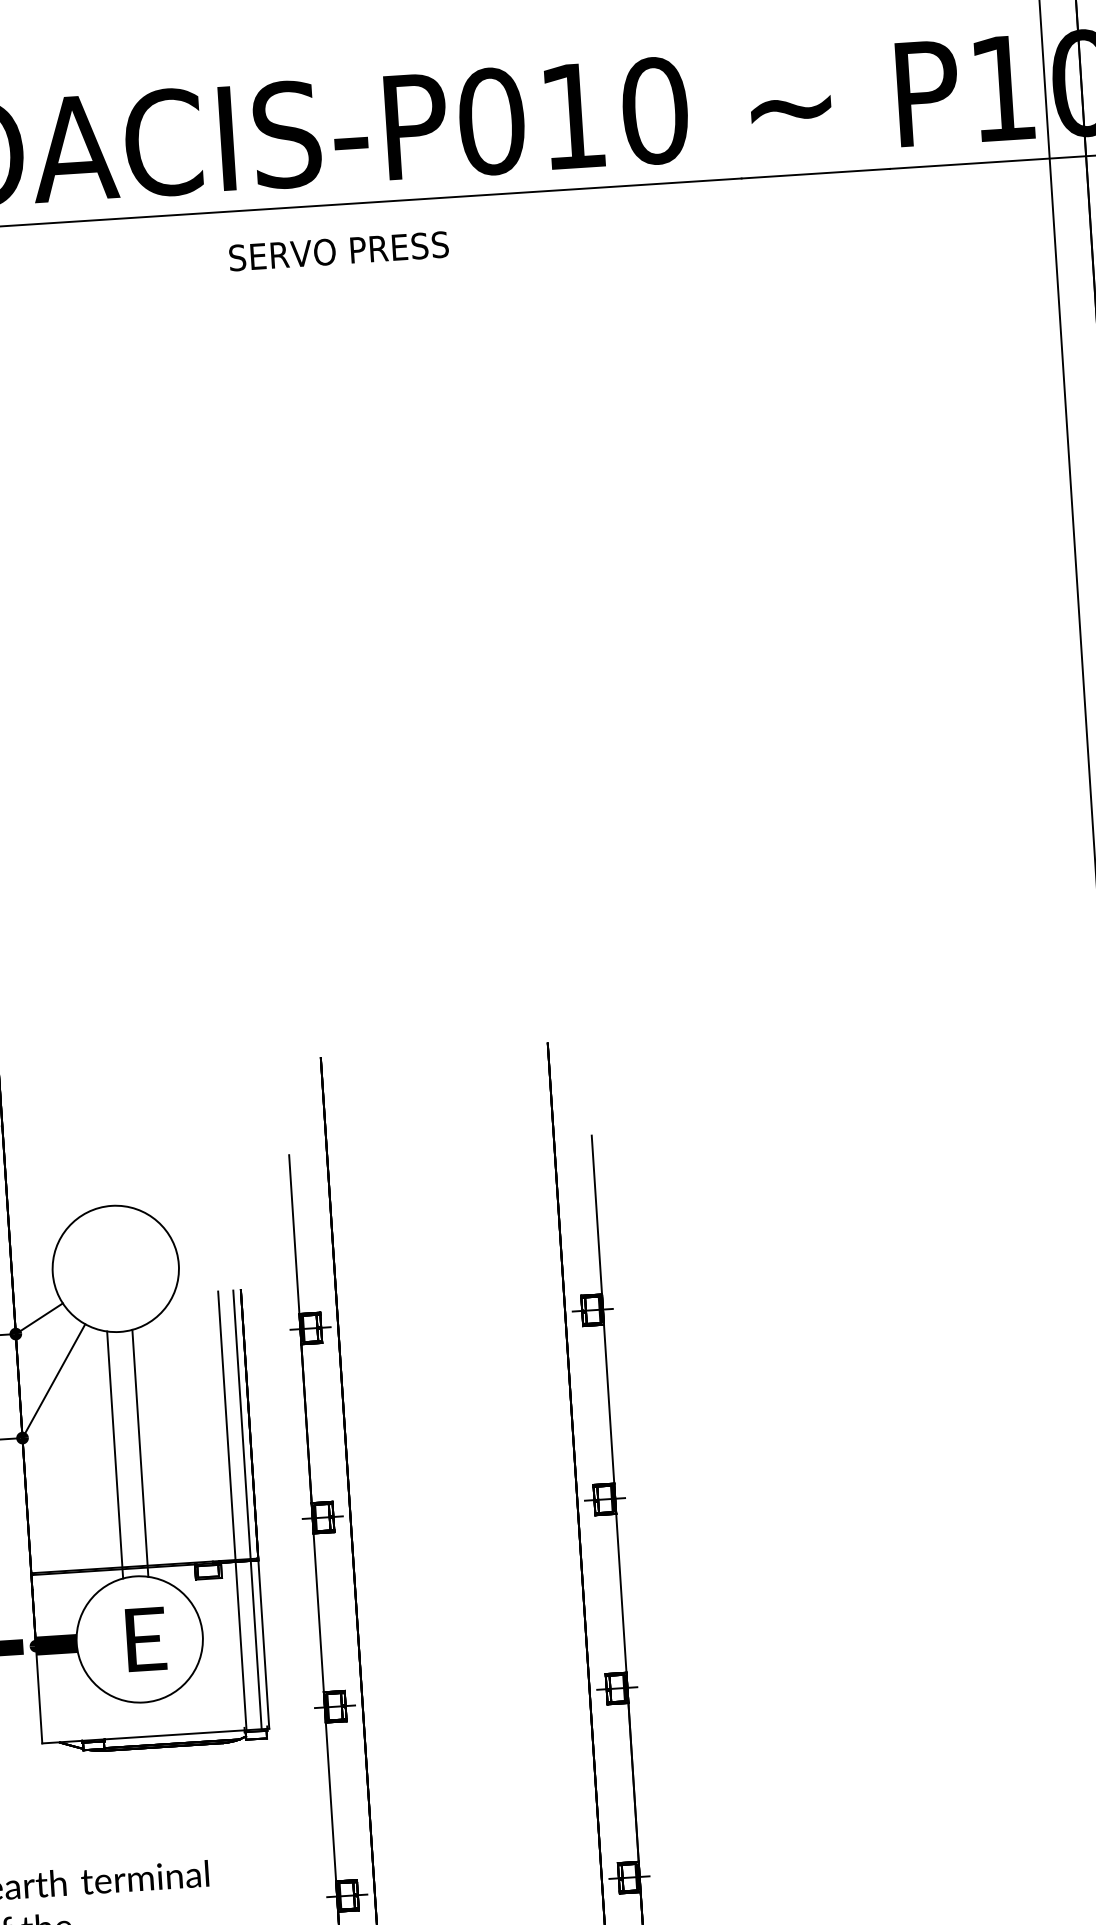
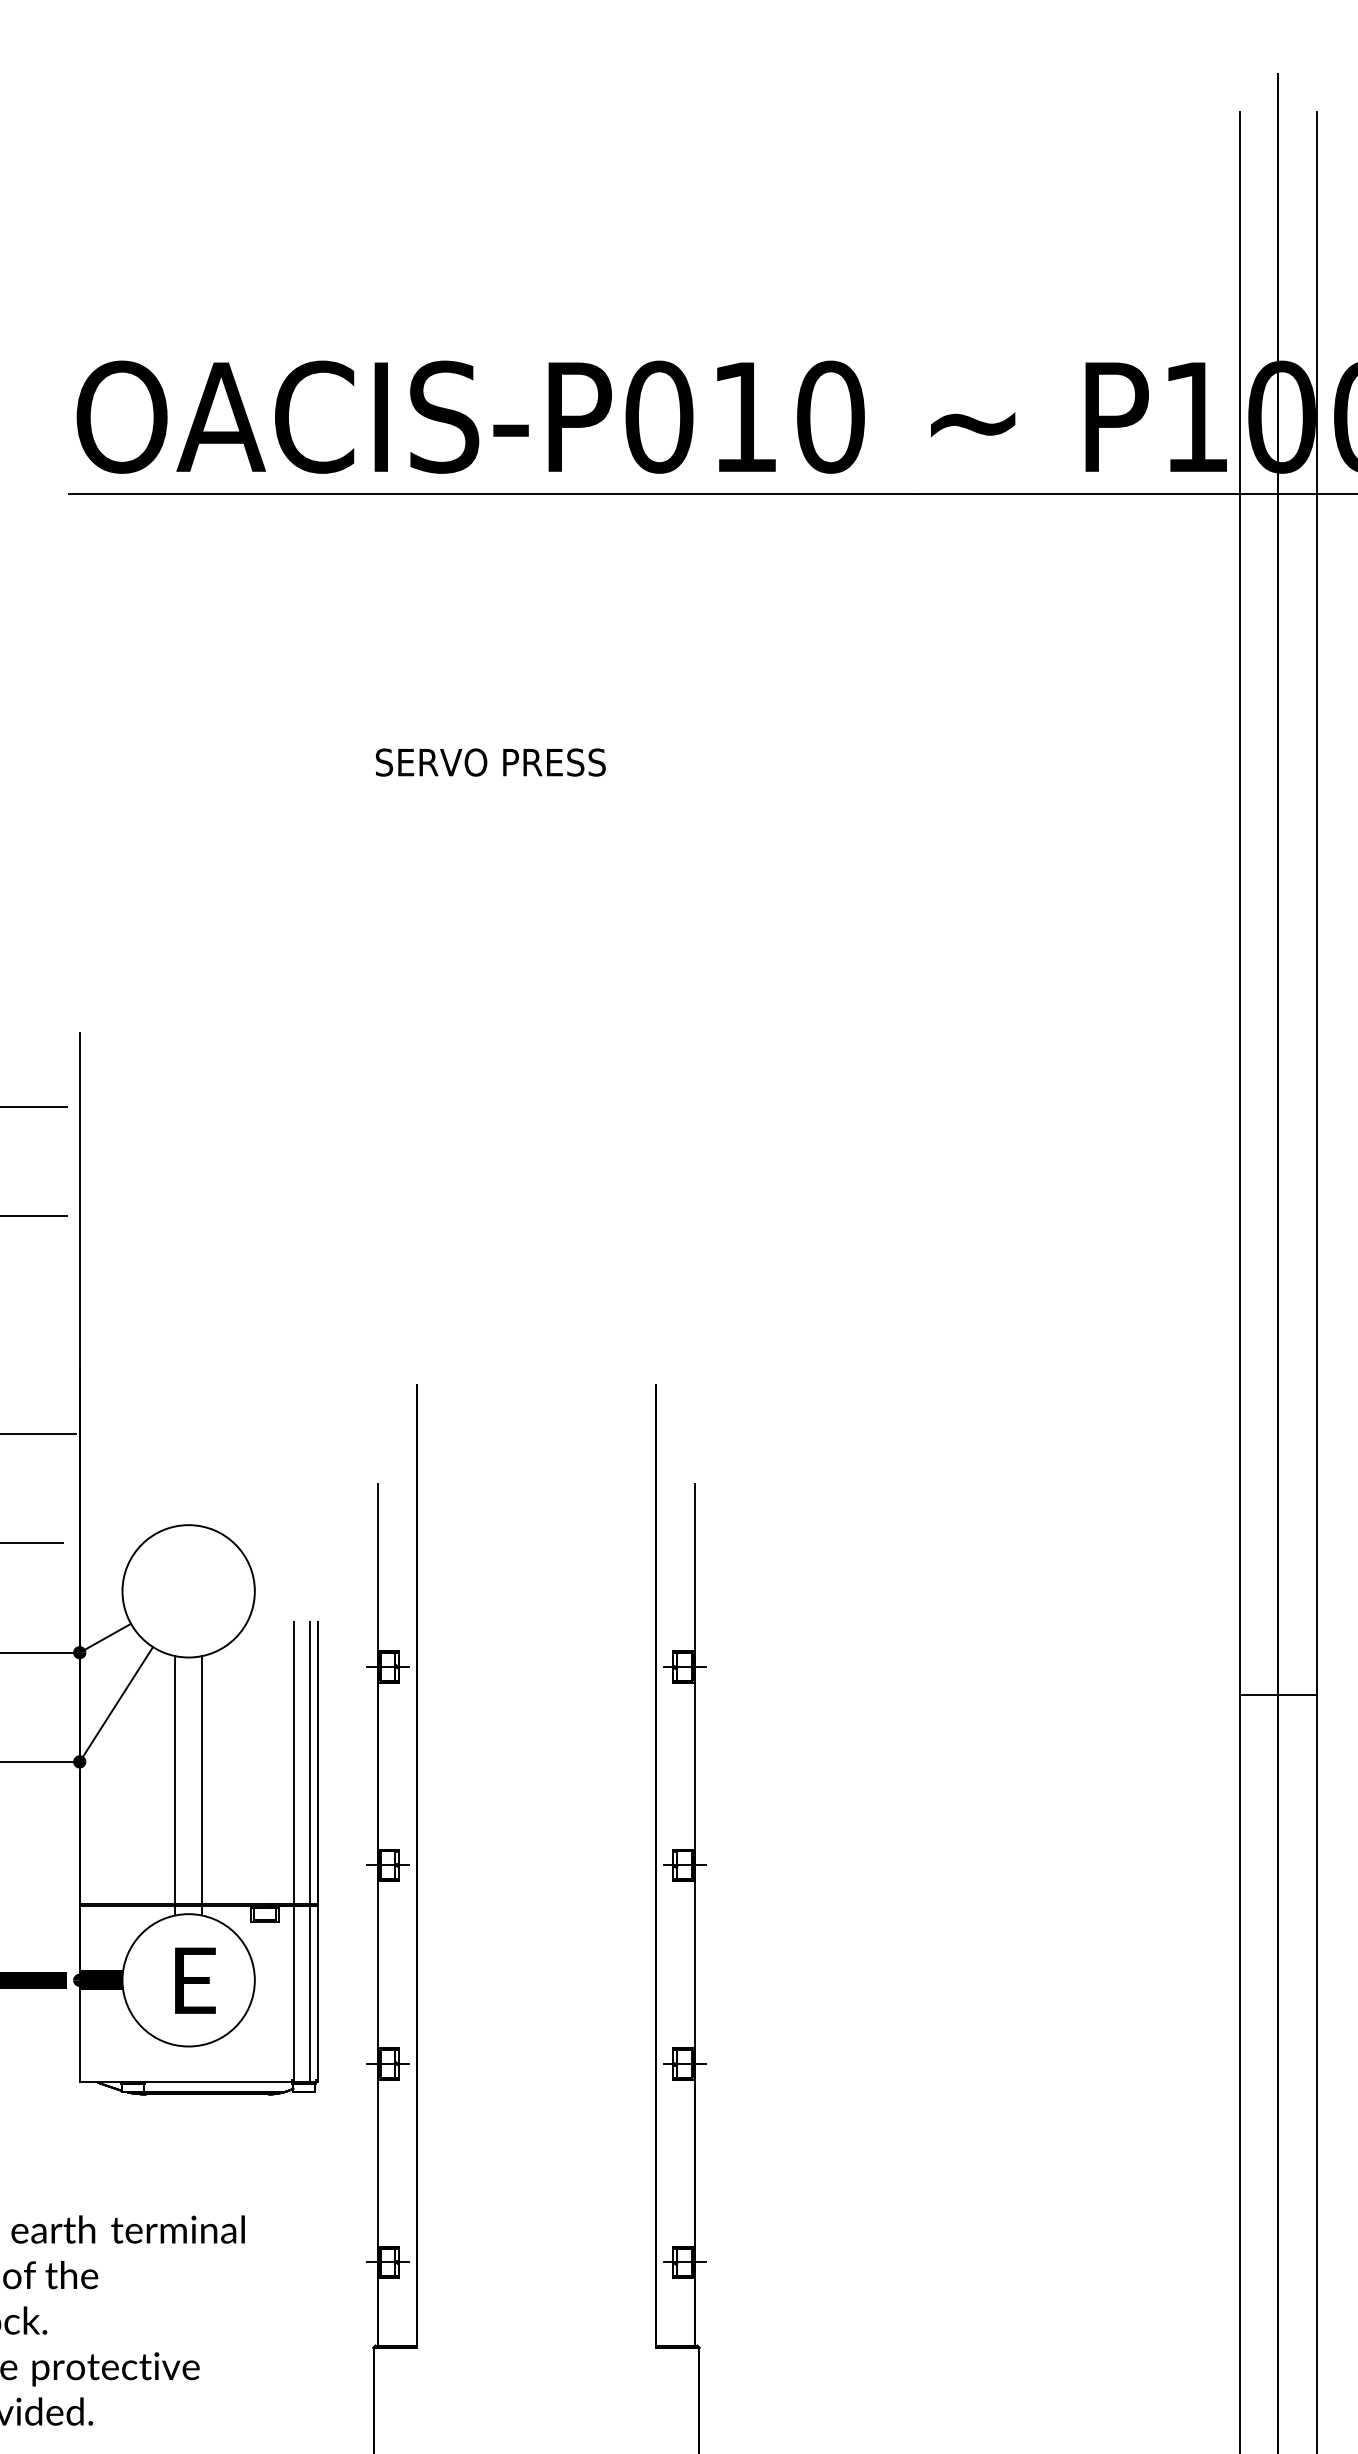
text: (338, 251) -> (490, 762), moved

